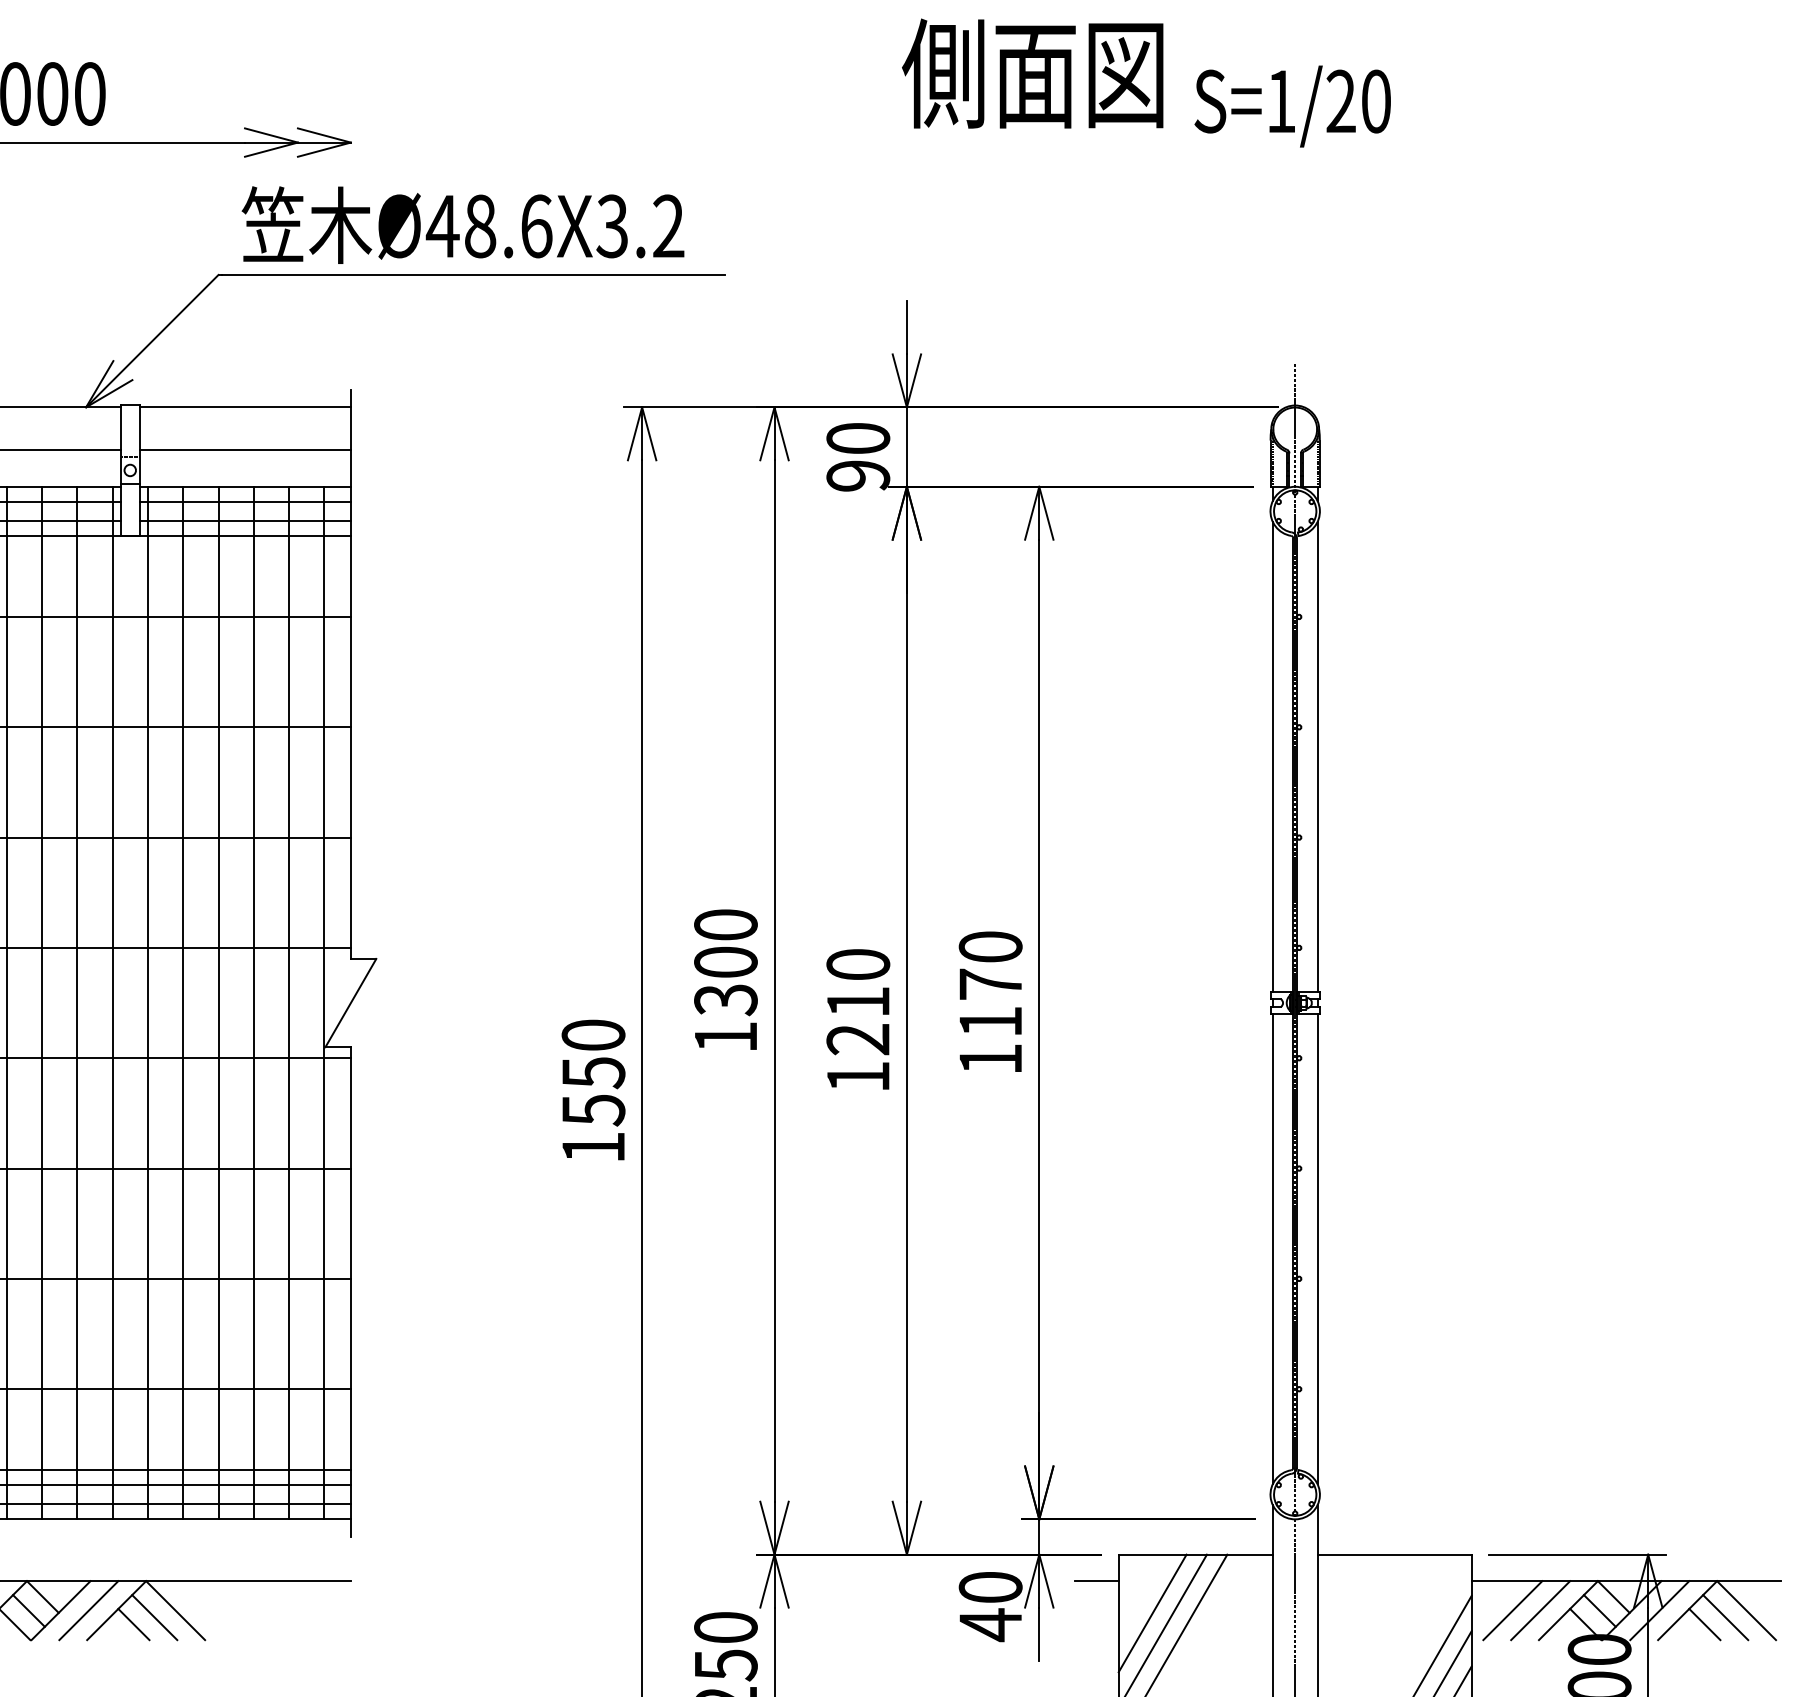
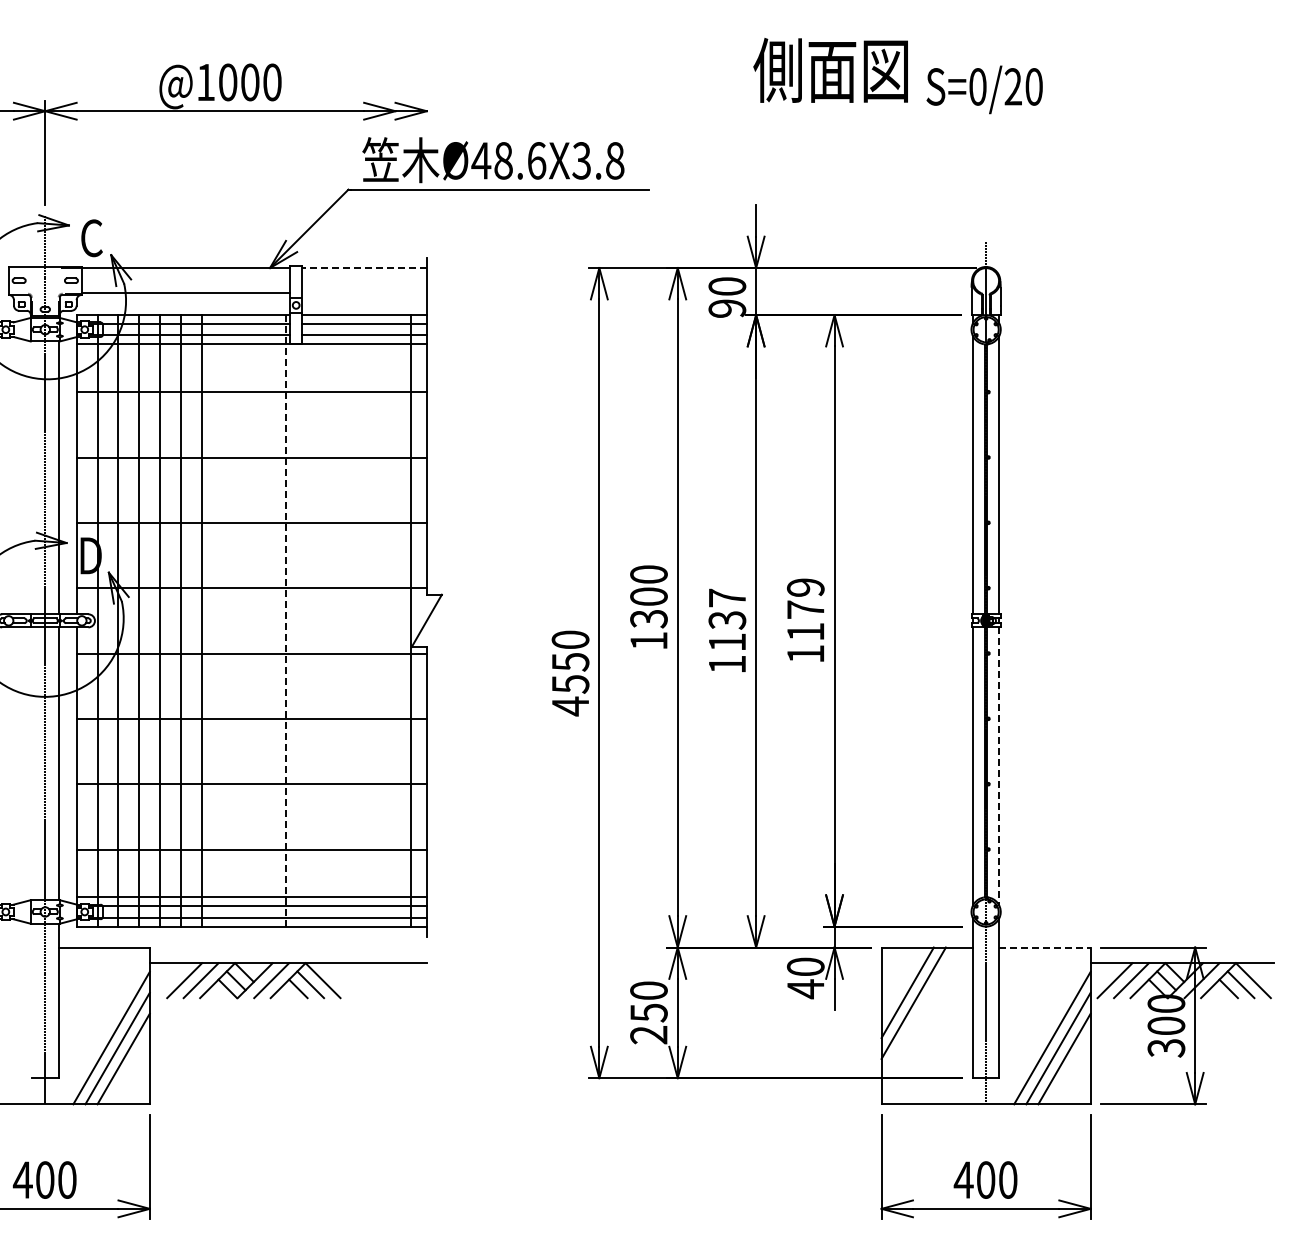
text: (1280, 100) -> (977, 86), S=1/20 -> S=0/20
text: (669, 225) -> (615, 160), Ø48.6X3.2 -> Ø48.6X3.8
line: (243, 408) -> (363, 268), solid -> dashed
line: (243, 450) -> (363, 293), removed
text: (990, 946) -> (805, 587), 1170 -> 1179
text: (858, 1000) -> (727, 619), 1210 -> 1137
line: (7, 1002) -> (223, 620), removed
line: (41, 1002) -> (243, 620), removed
line: (76, 1002) -> (264, 620), removed
line: (112, 1002) -> (285, 620), solid -> dashed
line: (147, 1002) -> (306, 620), removed
line: (183, 1002) -> (327, 620), removed
line: (218, 1002) -> (348, 620), removed
line: (254, 1002) -> (369, 620), removed
line: (289, 1002) -> (390, 620), removed
text: (593, 1147) -> (570, 706), 1550 -> 4550
line: (1317, 1250) -> (999, 767), solid -> dashed
line: (1395, 1554) -> (1045, 947), solid -> dashed
line: (1096, 1581) -> (868, 963), removed
line: (1152, 1613) -> (901, 982), removed

